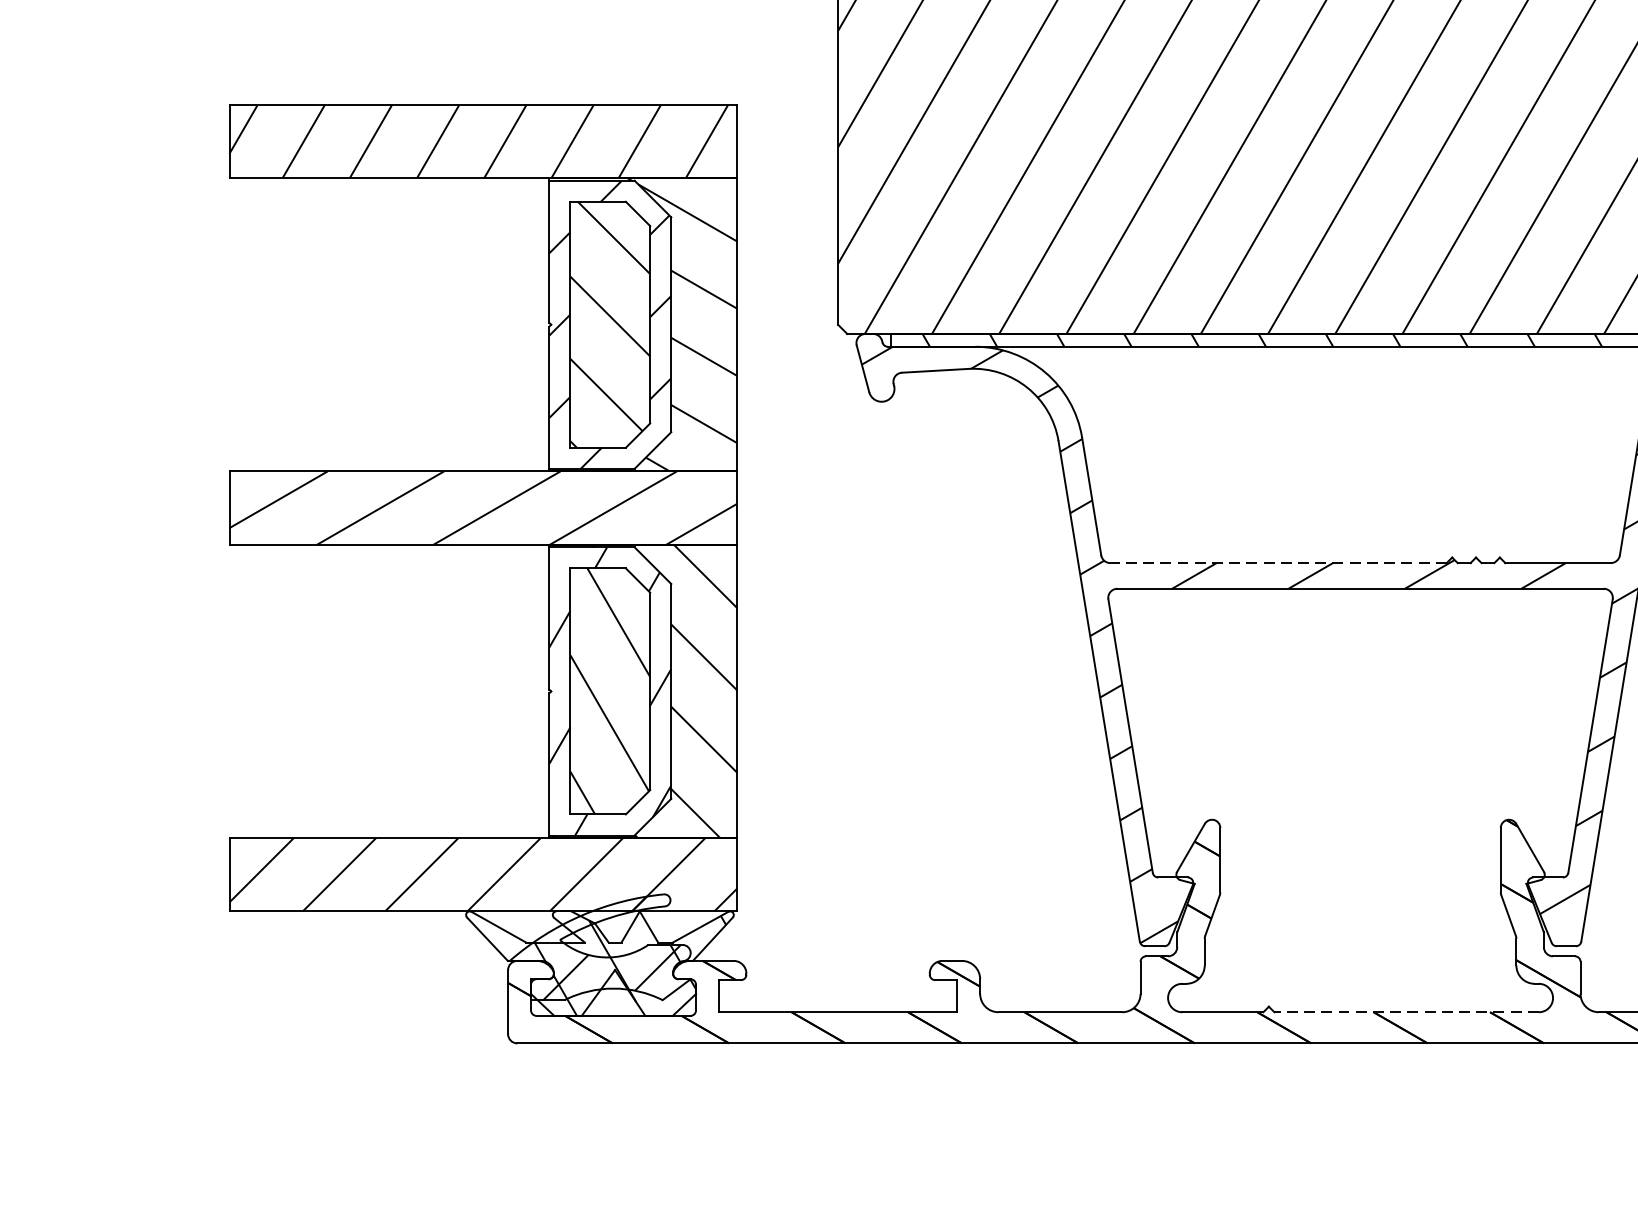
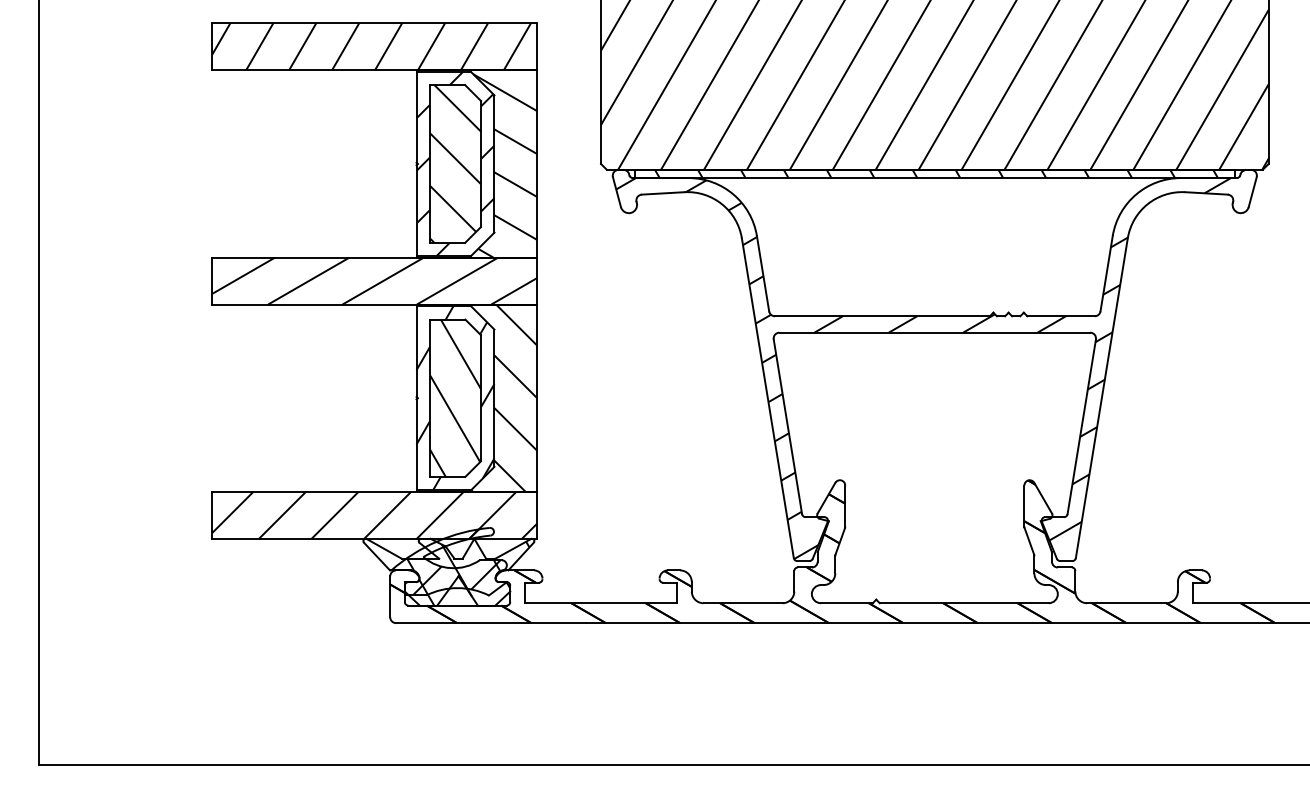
line: (1277, 563) -> (881, 316), dashed -> solid
line: (1405, 1012) -> (963, 603), dashed -> solid

